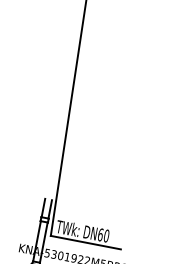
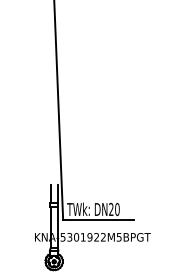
text: (100, 234) -> (111, 209), DN60 -> DN20

